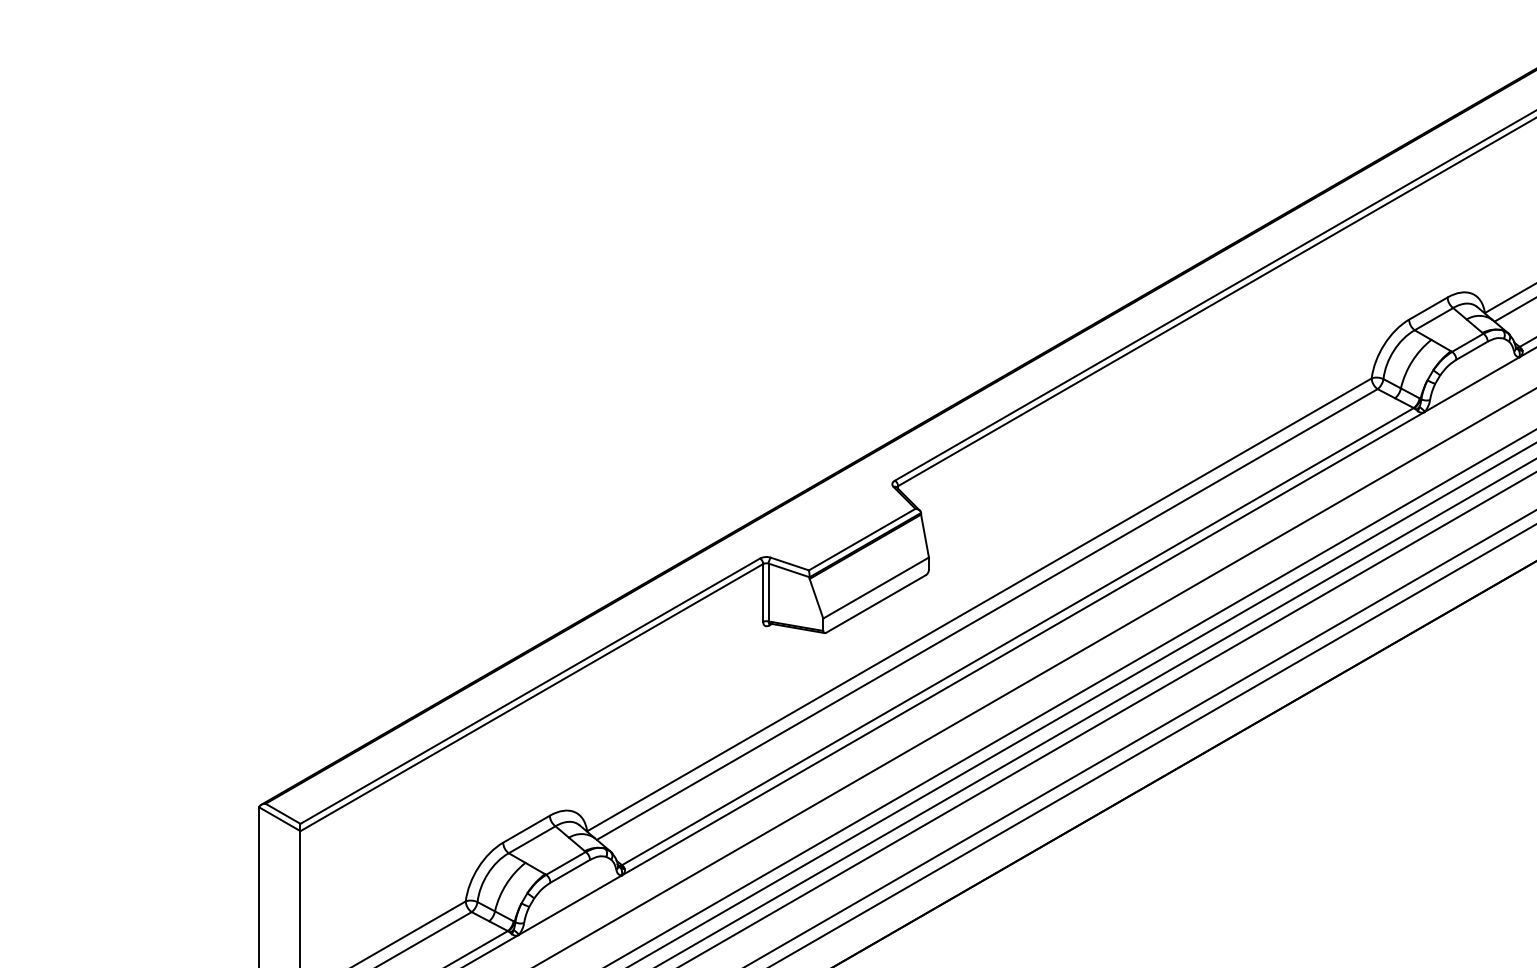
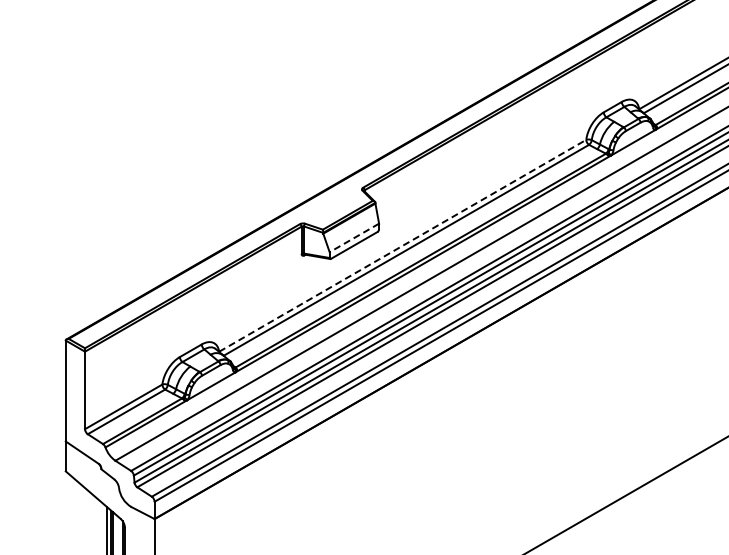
line: (876, 587) -> (354, 237), solid -> dashed
line: (978, 604) -> (402, 245), solid -> dashed

